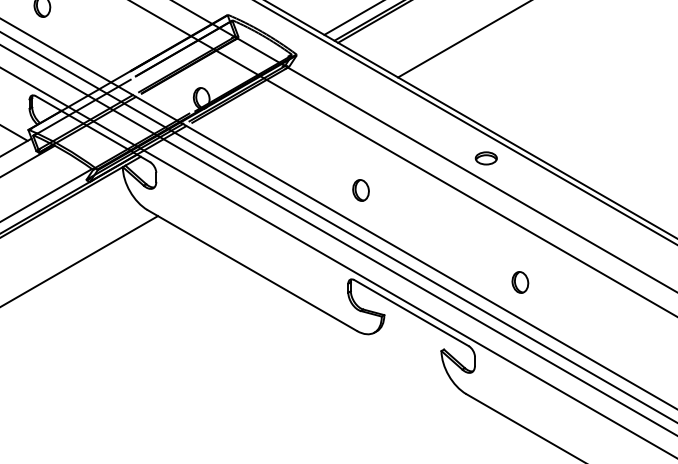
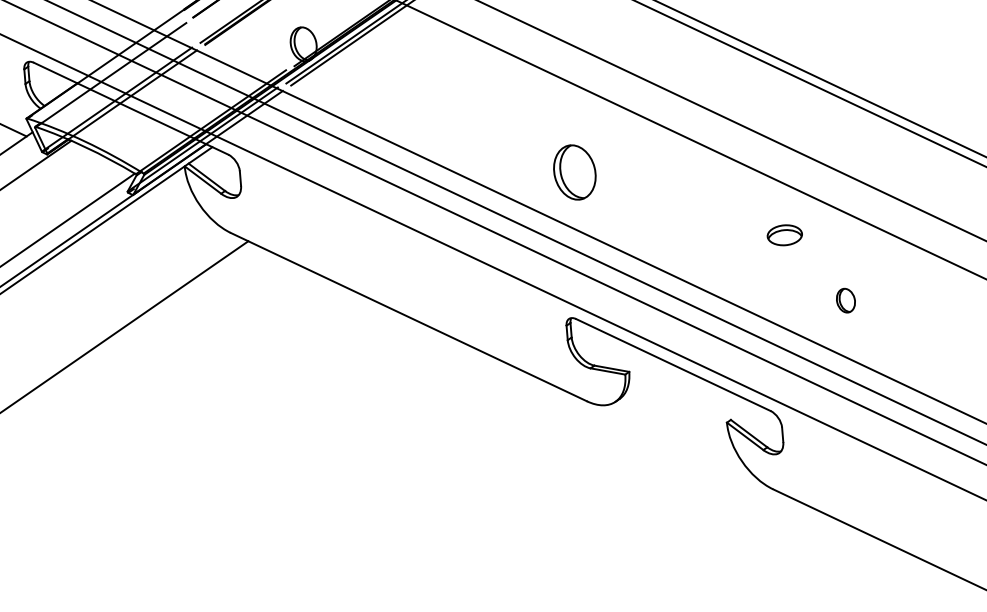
part: (485, 158) -> (783, 235), moved
part: (360, 190) -> (573, 172), size x1.6
part: (520, 282) -> (846, 300), size x0.7

